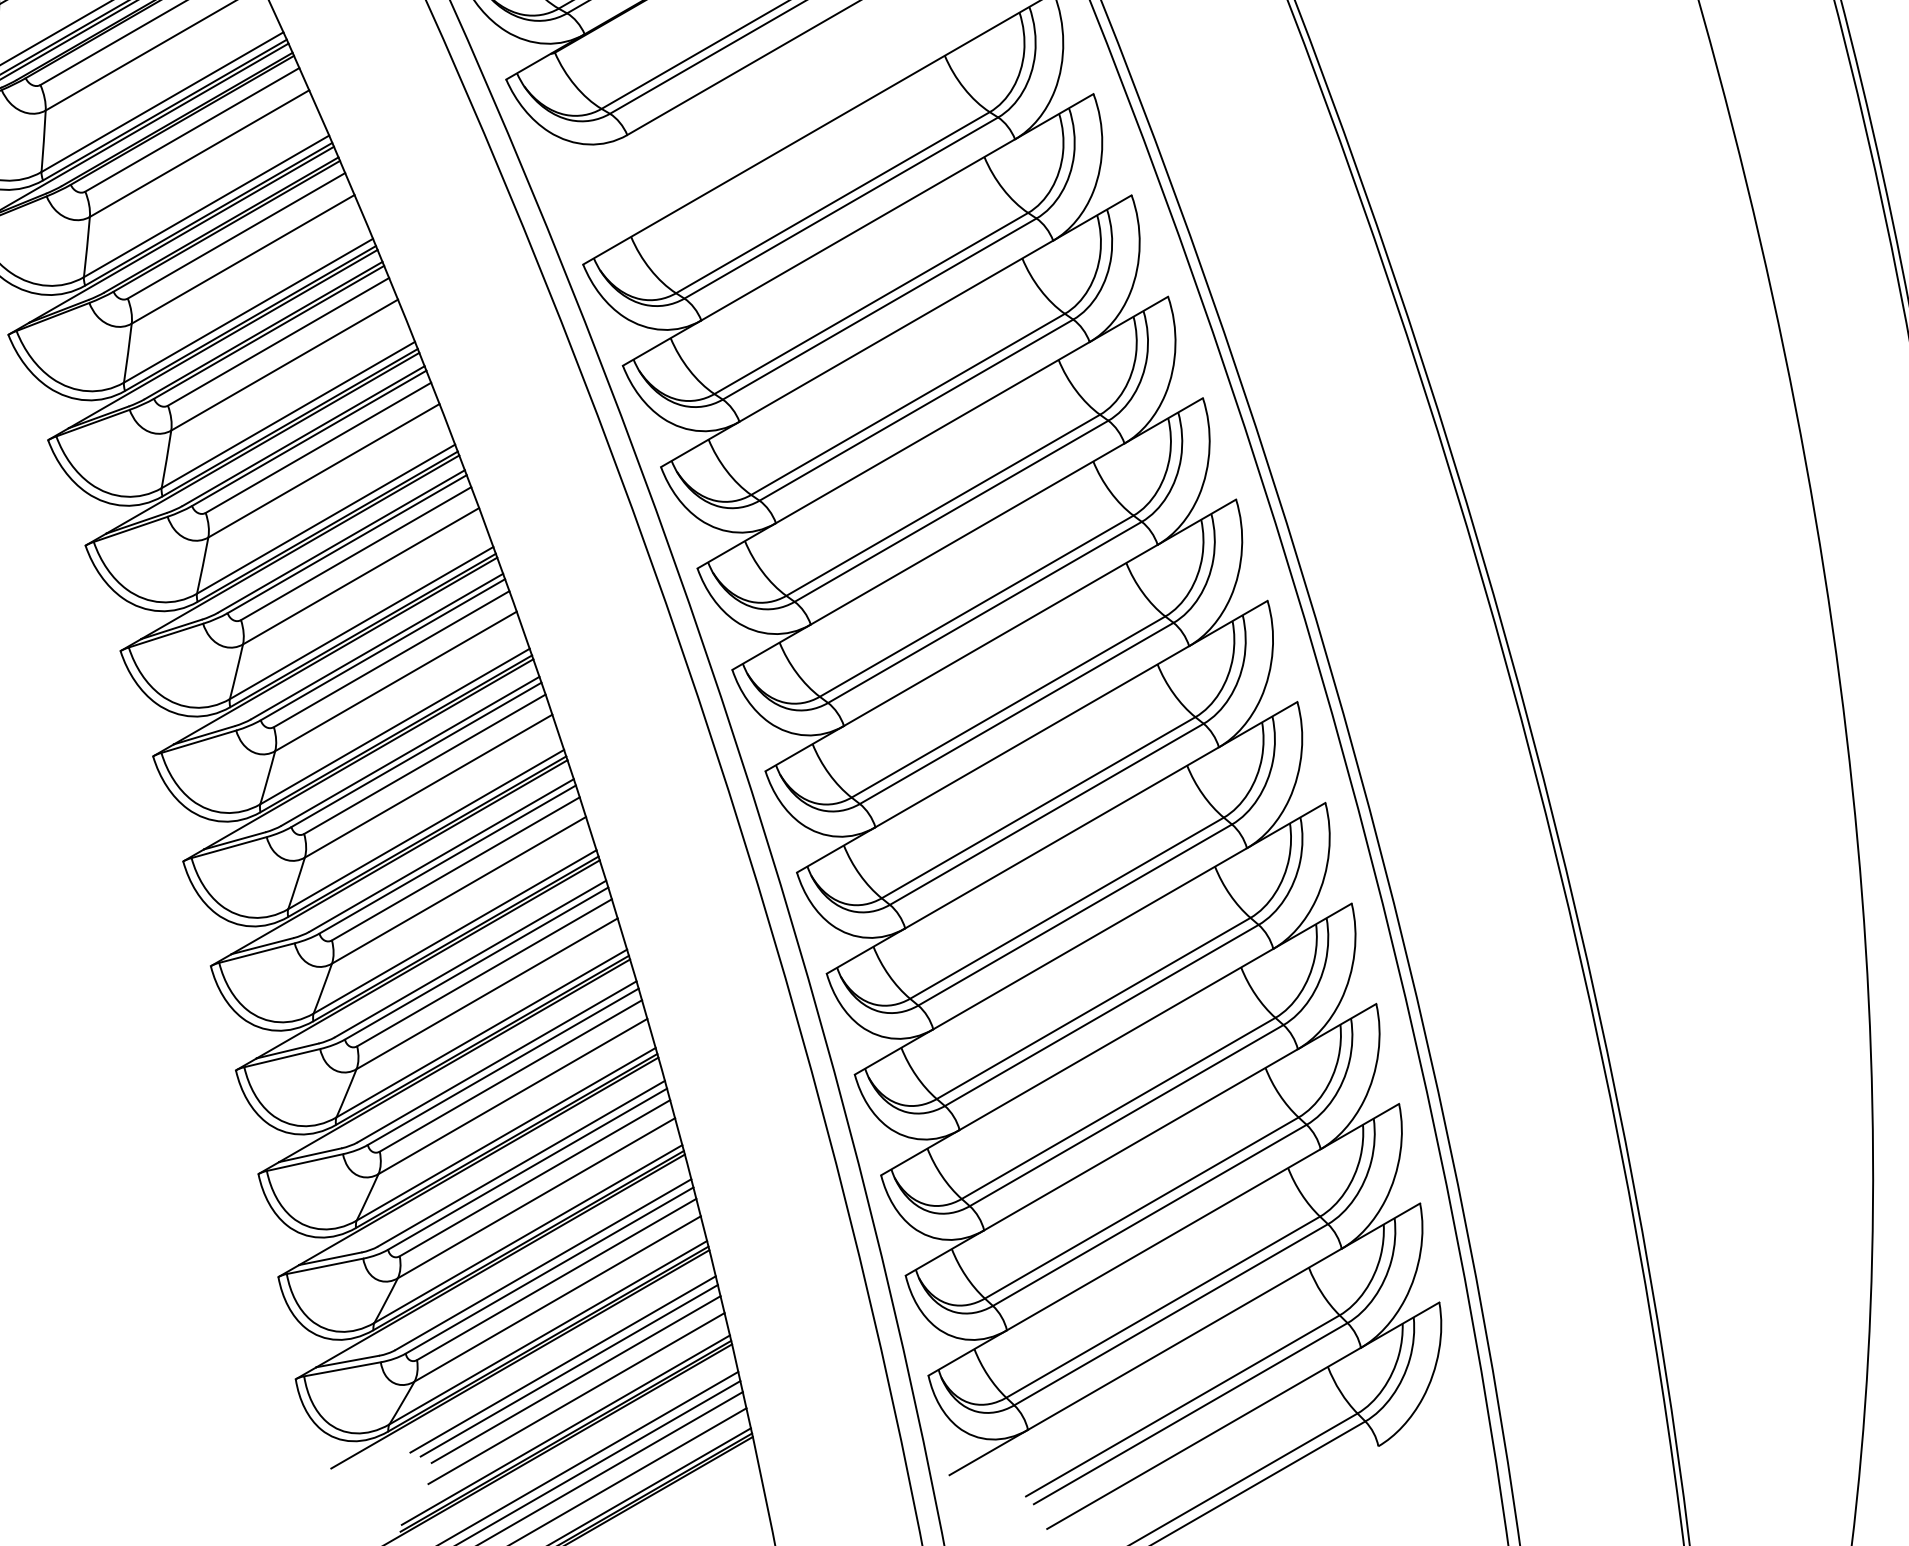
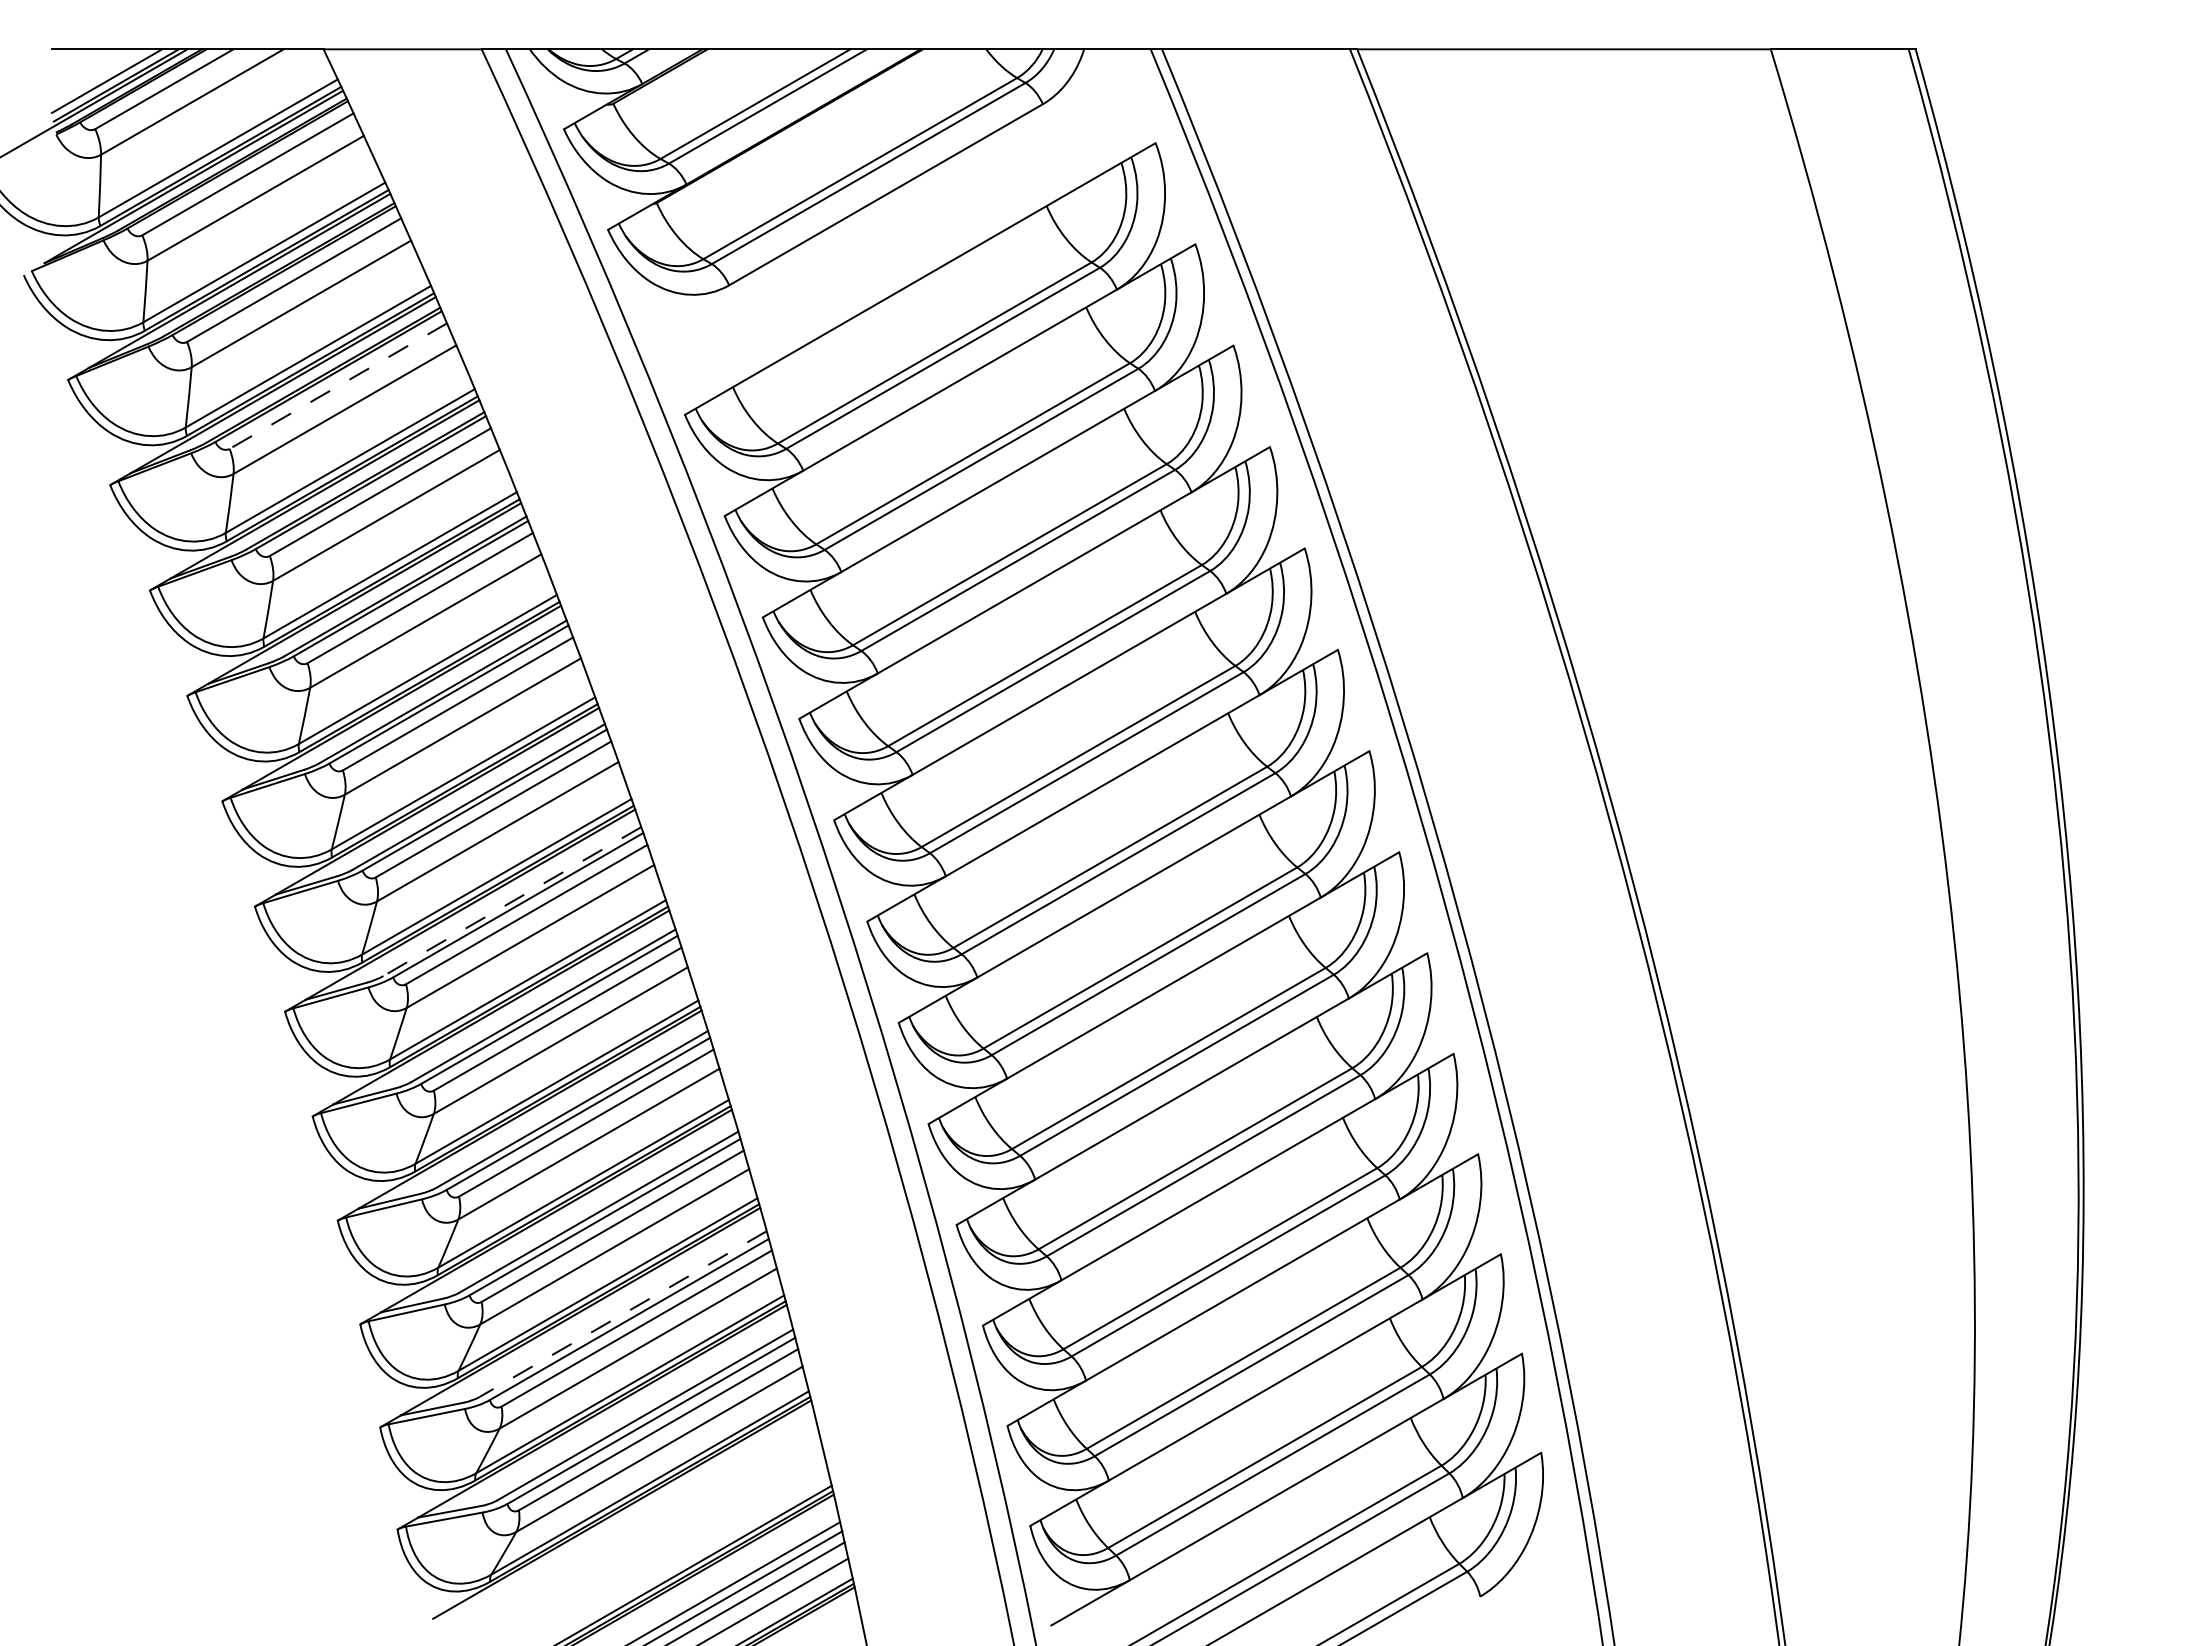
line: (236, 236) -> (338, 386), solid -> dashed
line: (410, 751) -> (512, 901), solid -> dashed
line: (521, 1164) -> (623, 1314), solid -> dashed
line: (562, 1364) -> (664, 1514), removed
line: (568, 1370) -> (670, 1520), removed
line: (575, 1379) -> (677, 1529), removed
line: (576, 1398) -> (678, 1548), removed

